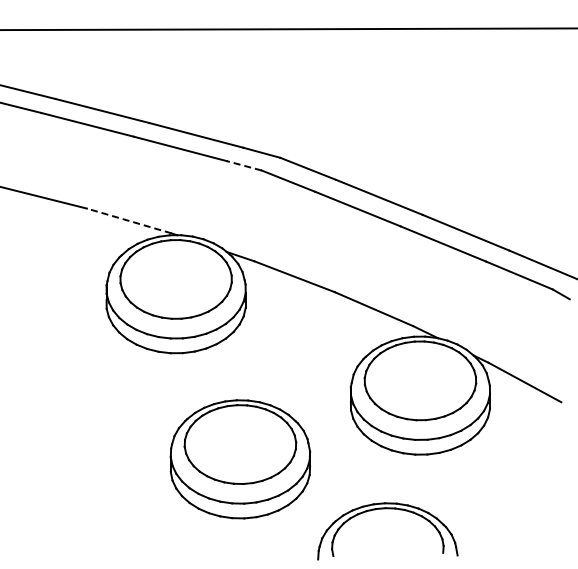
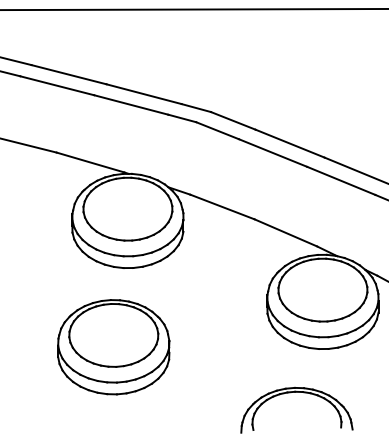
line: (243, 165) -> (181, 118), dashed -> solid
line: (128, 220) -> (89, 162), dashed -> solid
part: (240, 459) -> (113, 347), moved

